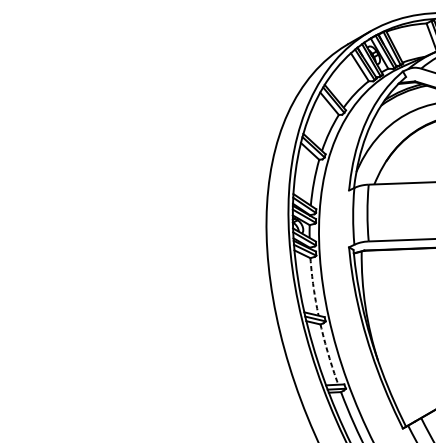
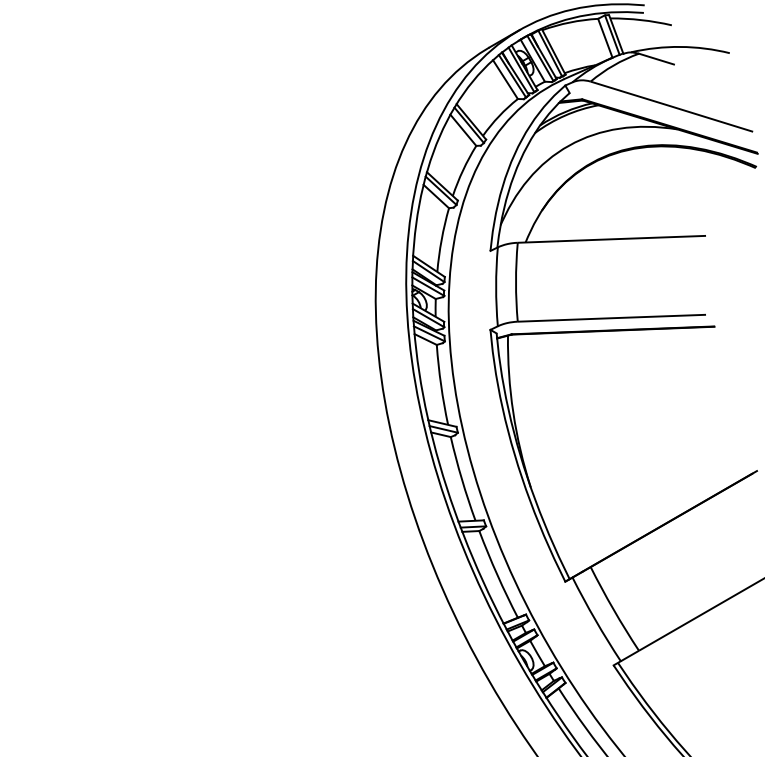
arc: (313, 287) -> (441, 385), dashed -> solid
arc: (328, 355) -> (461, 479), dashed -> solid

